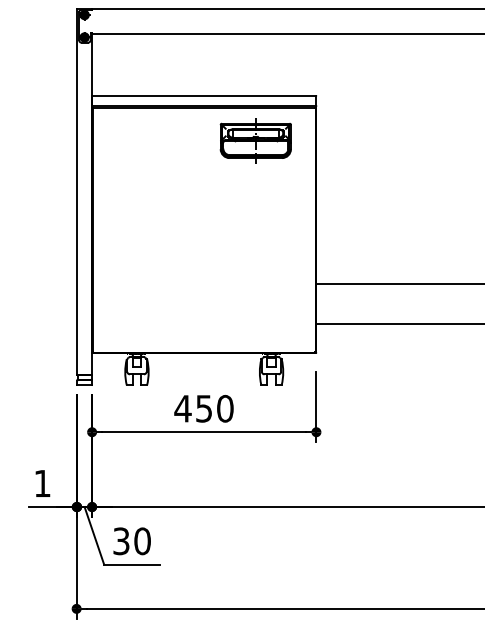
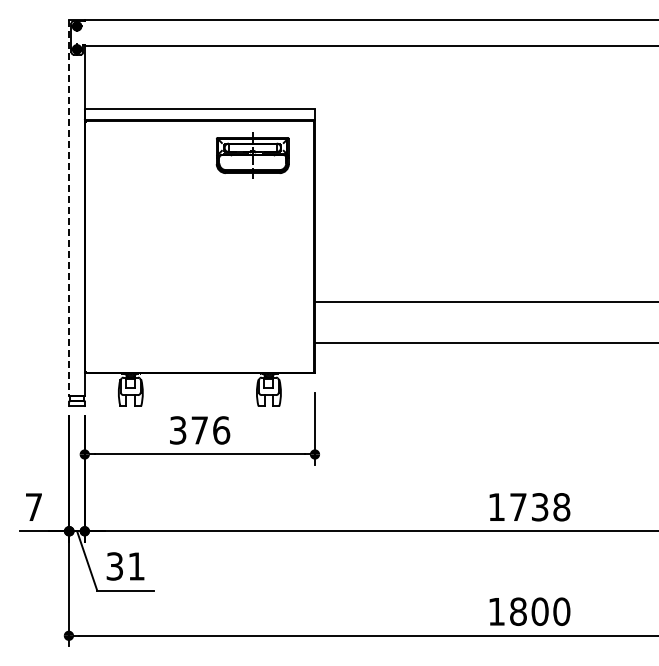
line: (77, 192) -> (69, 208), solid -> dashed
text: (203, 408) -> (199, 430), 450 -> 376
text: (42, 482) -> (33, 506), 1 -> 7
text: (142, 541) -> (136, 566), 30 -> 31

